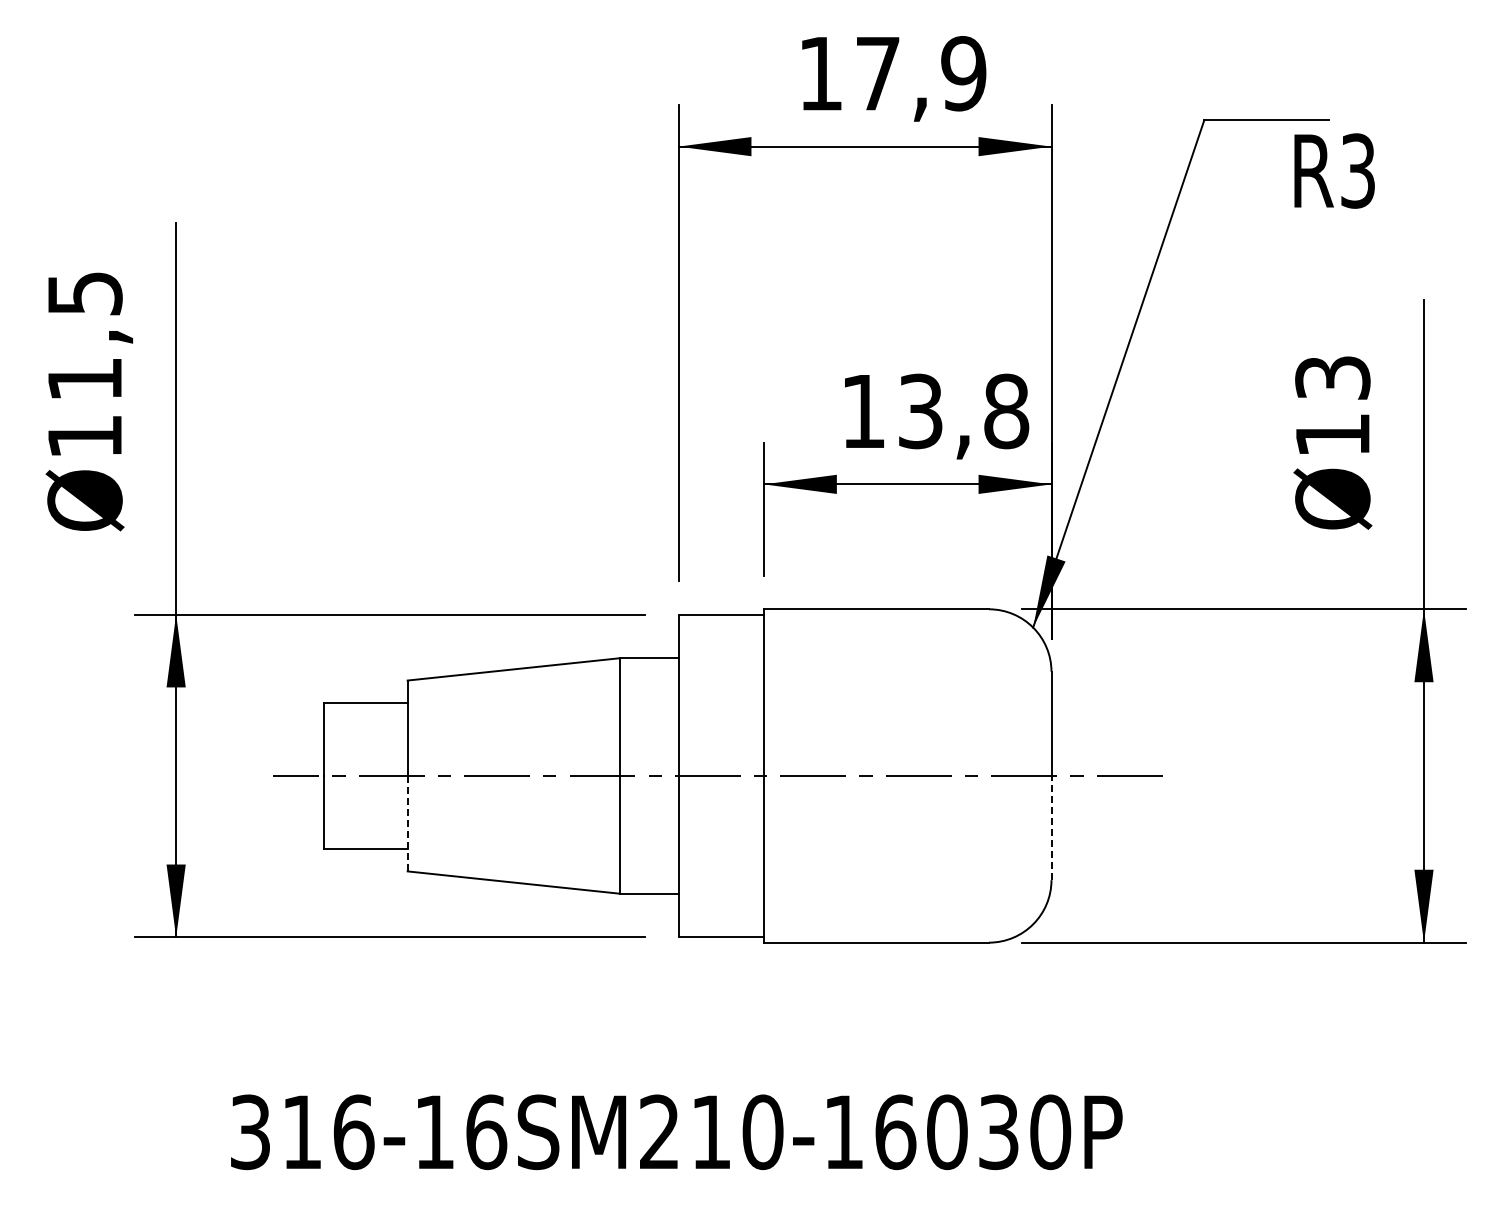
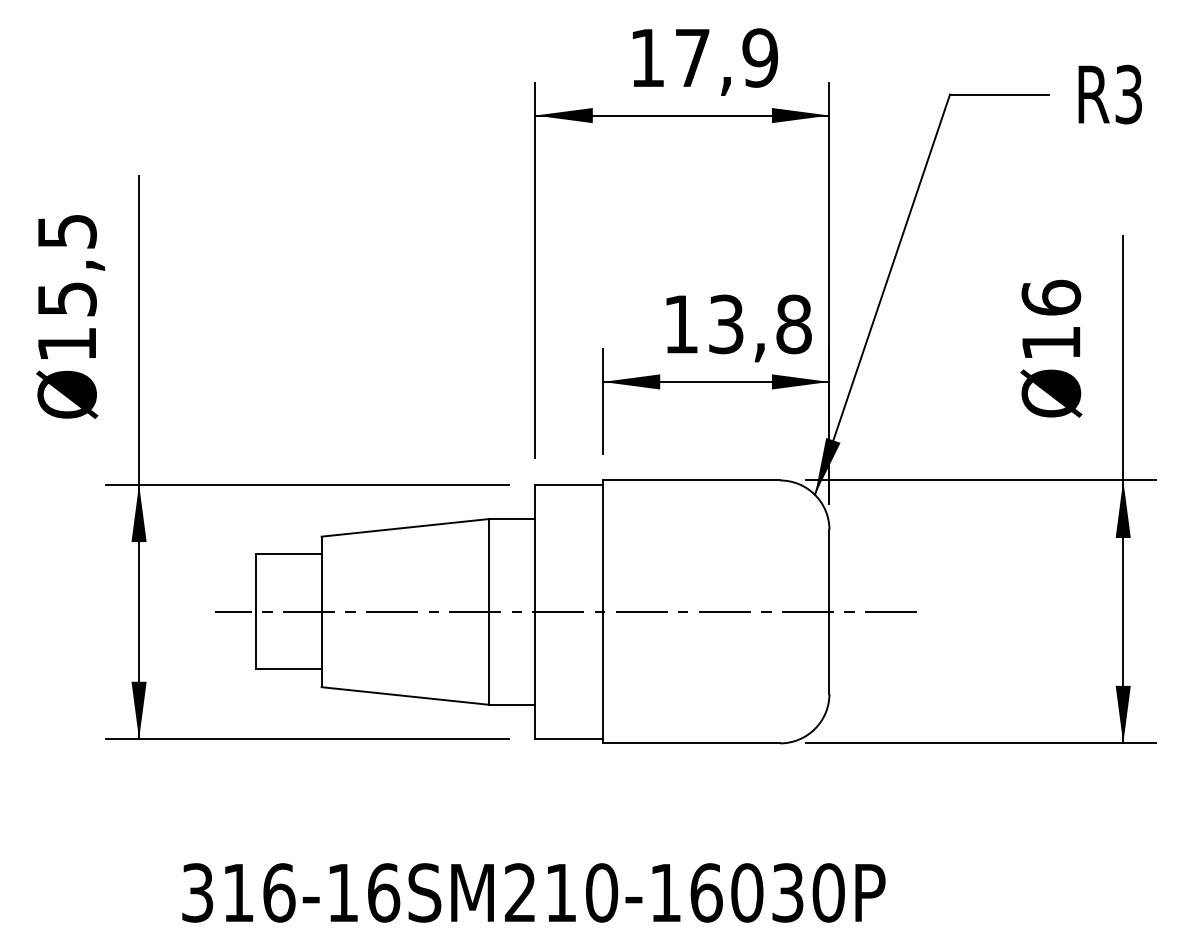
text: (1334, 170) -> (1110, 94), moved
text: (1332, 377) -> (1051, 297), Ø13 -> Ø16
text: (85, 379) -> (67, 299), Ø11,5 -> Ø15,5
line: (407, 823) -> (321, 649), dashed -> solid
line: (1051, 827) -> (829, 652), dashed -> solid

